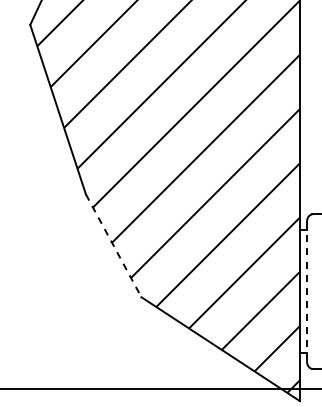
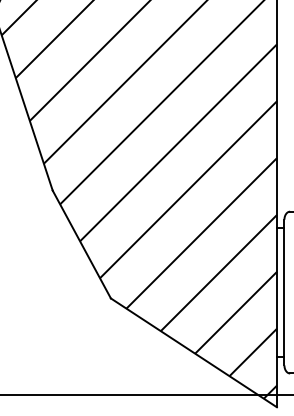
line: (113, 246) -> (81, 245), dashed -> solid
line: (306, 291) -> (283, 292), dashed -> solid

